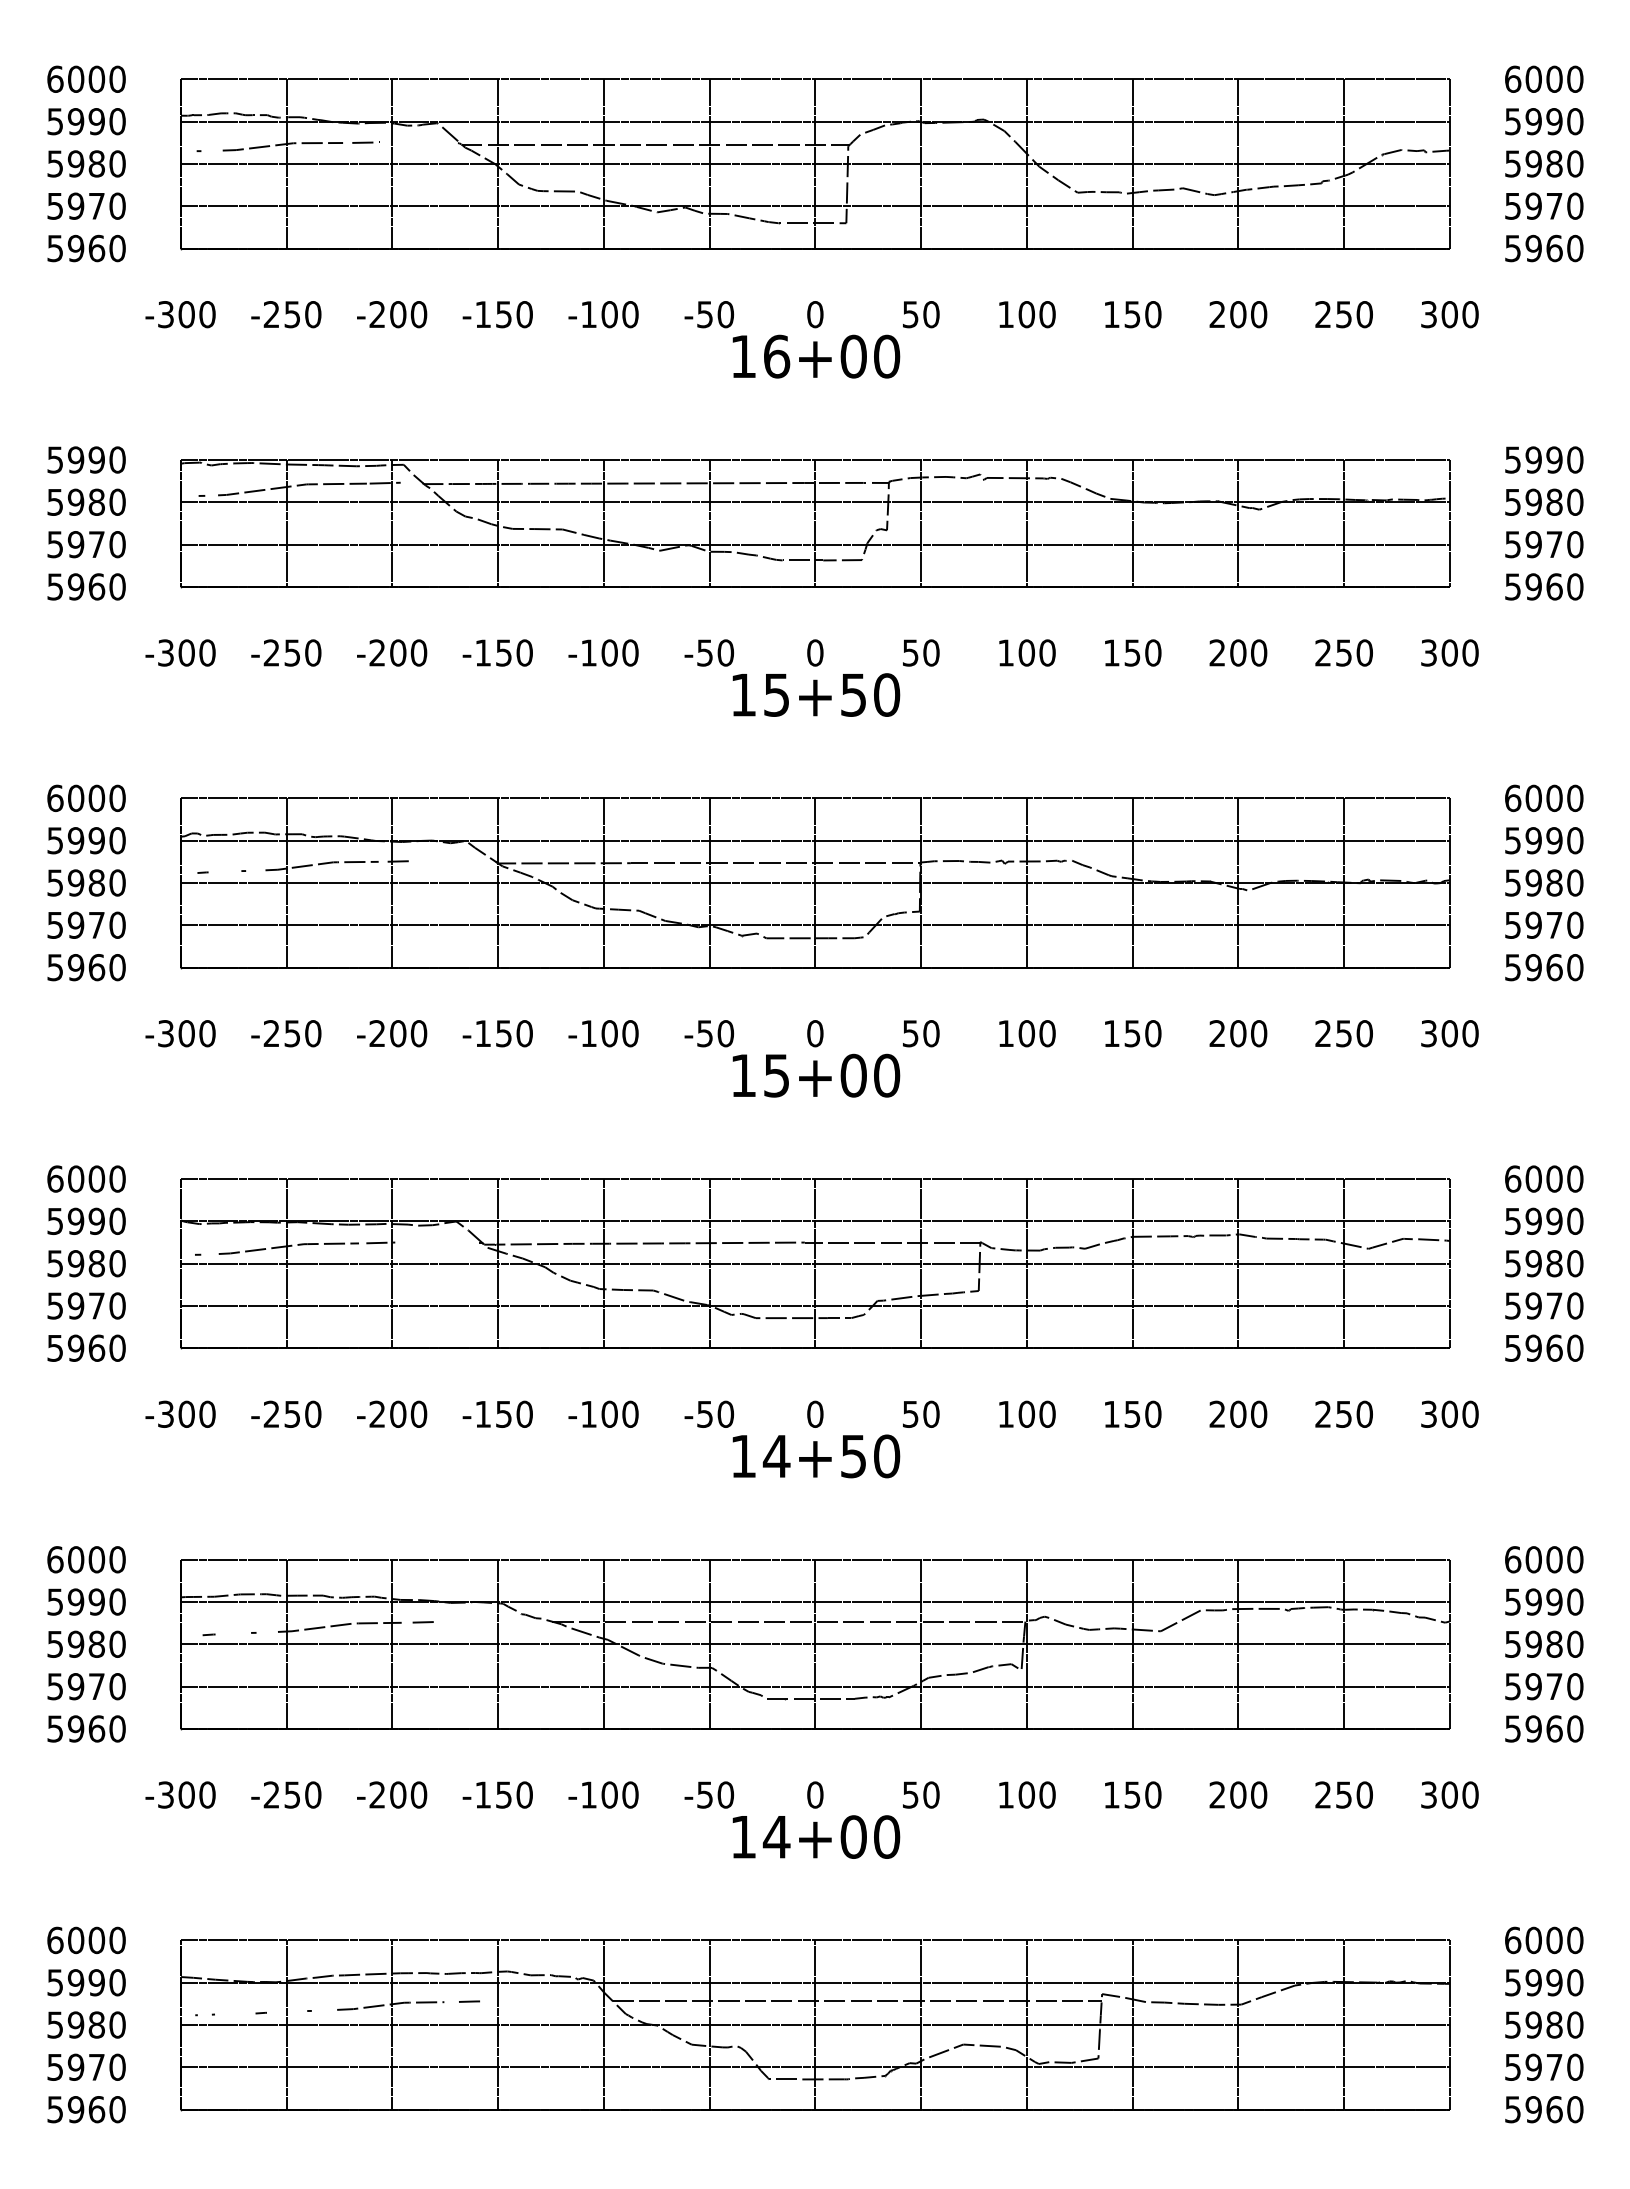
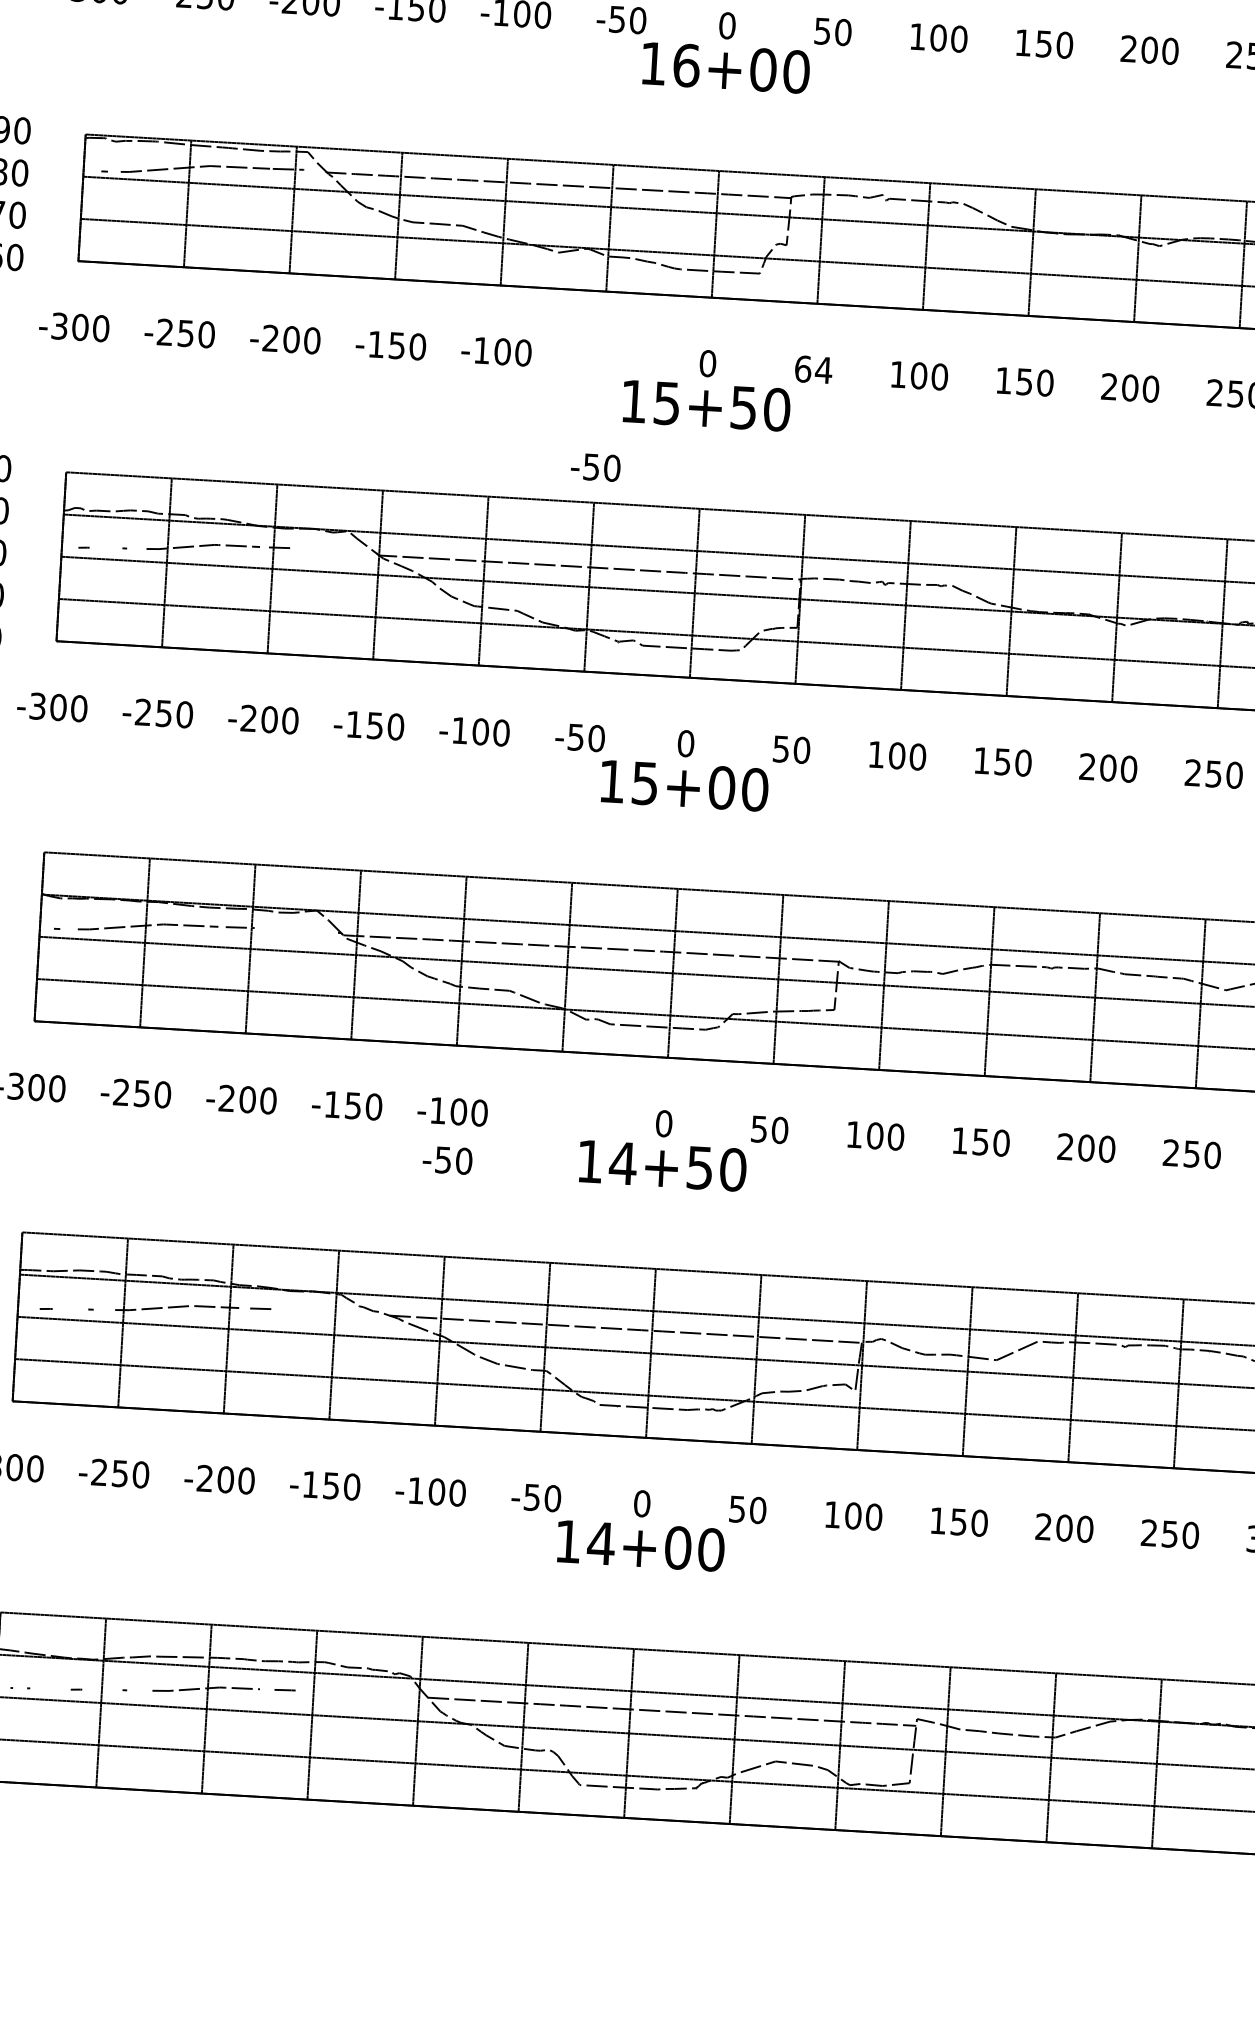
text: (708, 652) -> (595, 466), moved
text: (920, 652) -> (812, 369), 50 -> 64
text: (708, 1413) -> (446, 1159), moved

